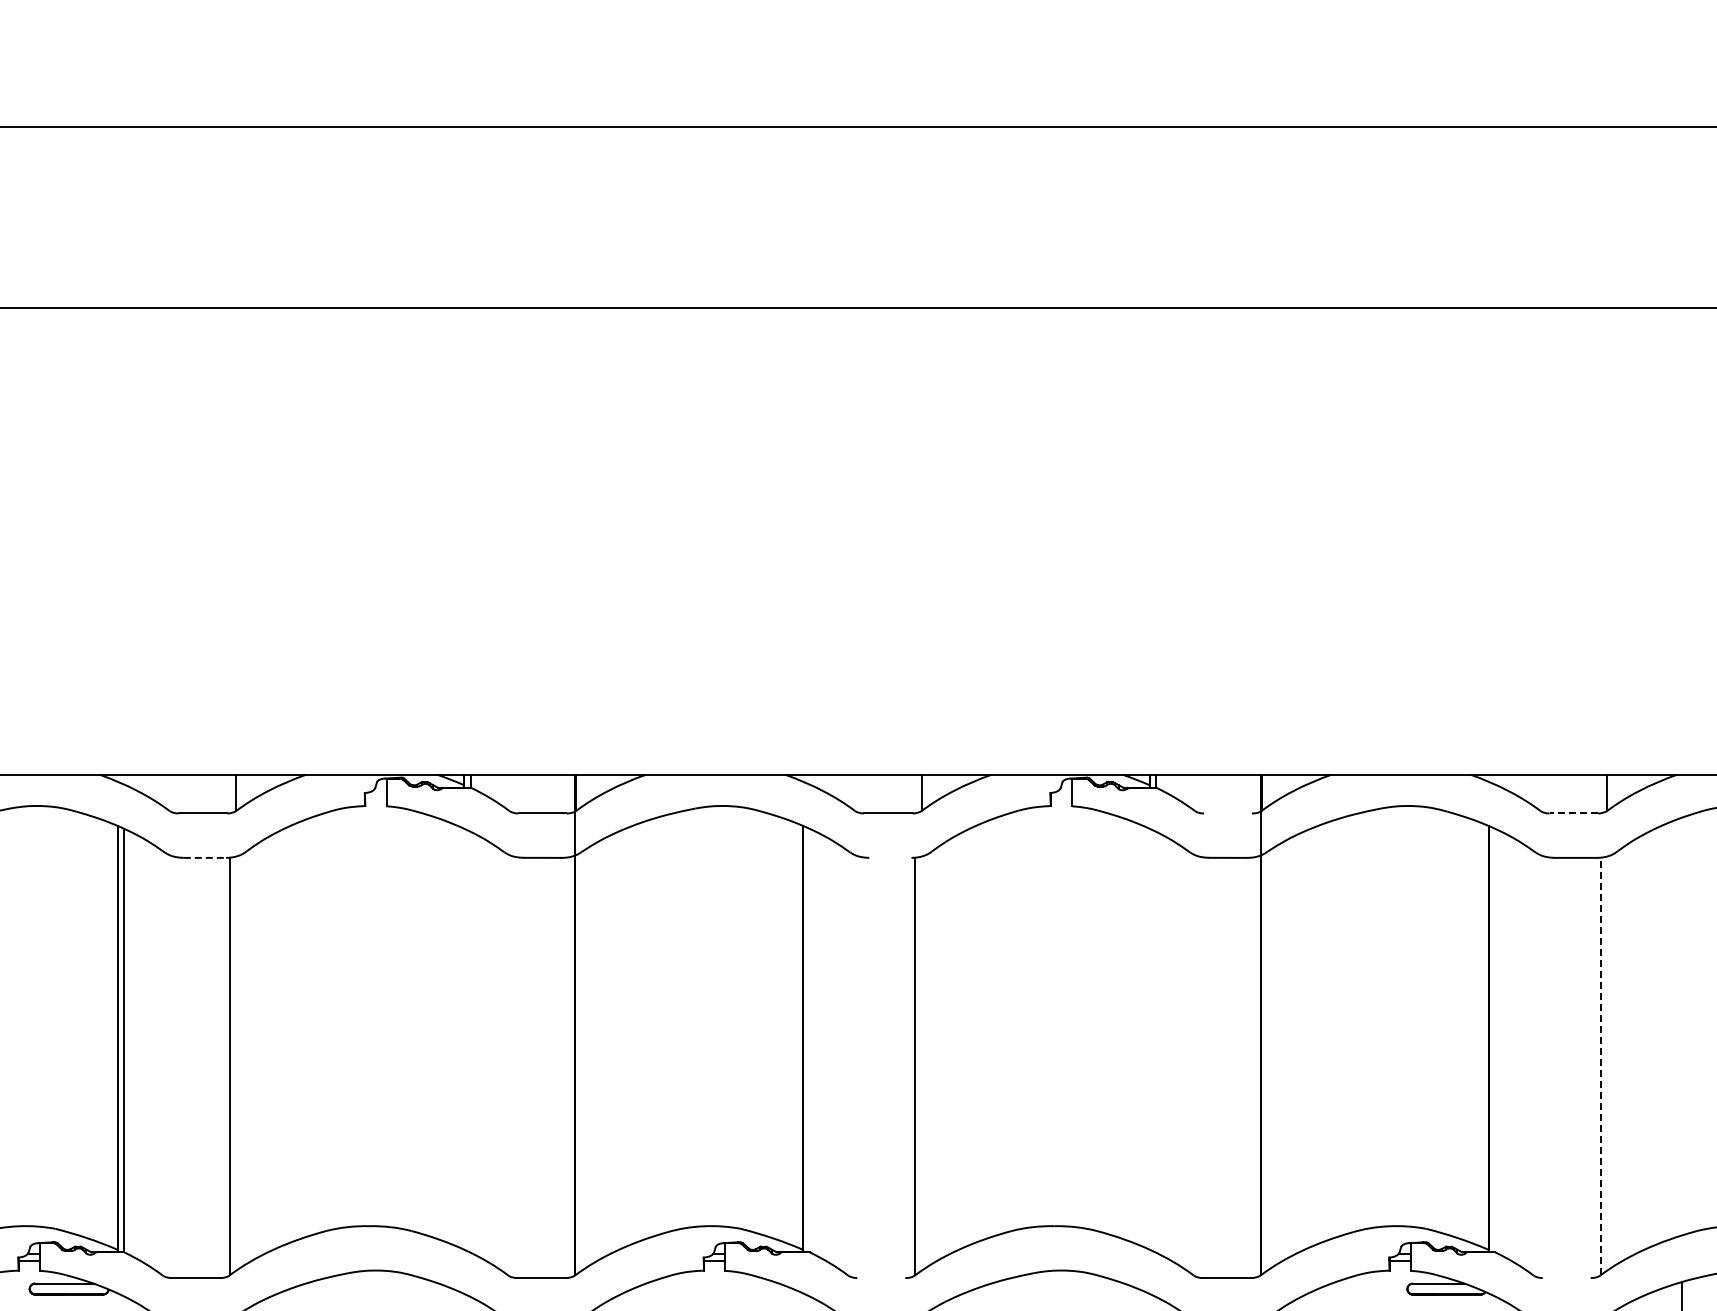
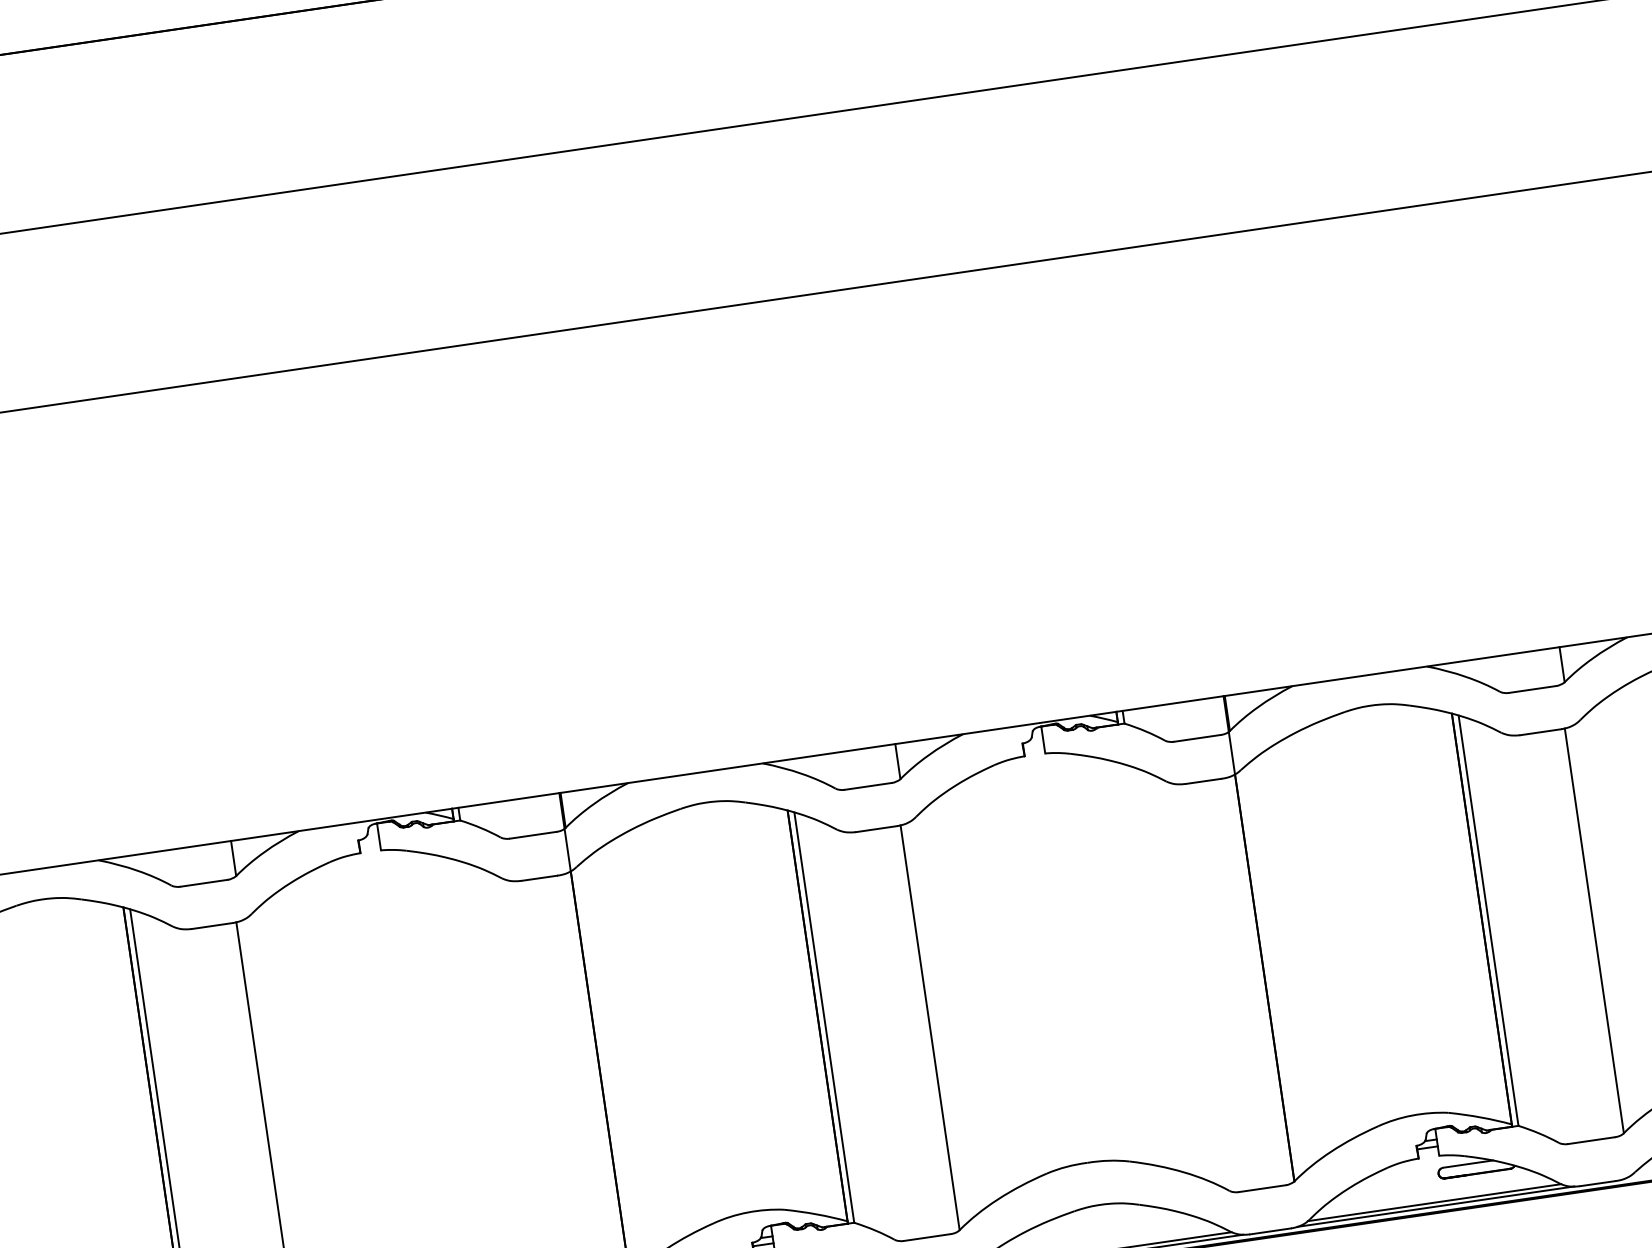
line: (1227, 813) -> (1196, 738), added
line: (1573, 813) -> (1532, 689), dashed -> solid
line: (205, 857) -> (212, 925), dashed -> solid
line: (890, 857) -> (876, 828), added
line: (809, 1040) -> (824, 1017), added
line: (1495, 1040) -> (1488, 920), added
line: (1600, 1066) -> (1594, 930), dashed -> solid
line: (881, 1278) -> (927, 1237), added
line: (1566, 1278) -> (1591, 1141), added

